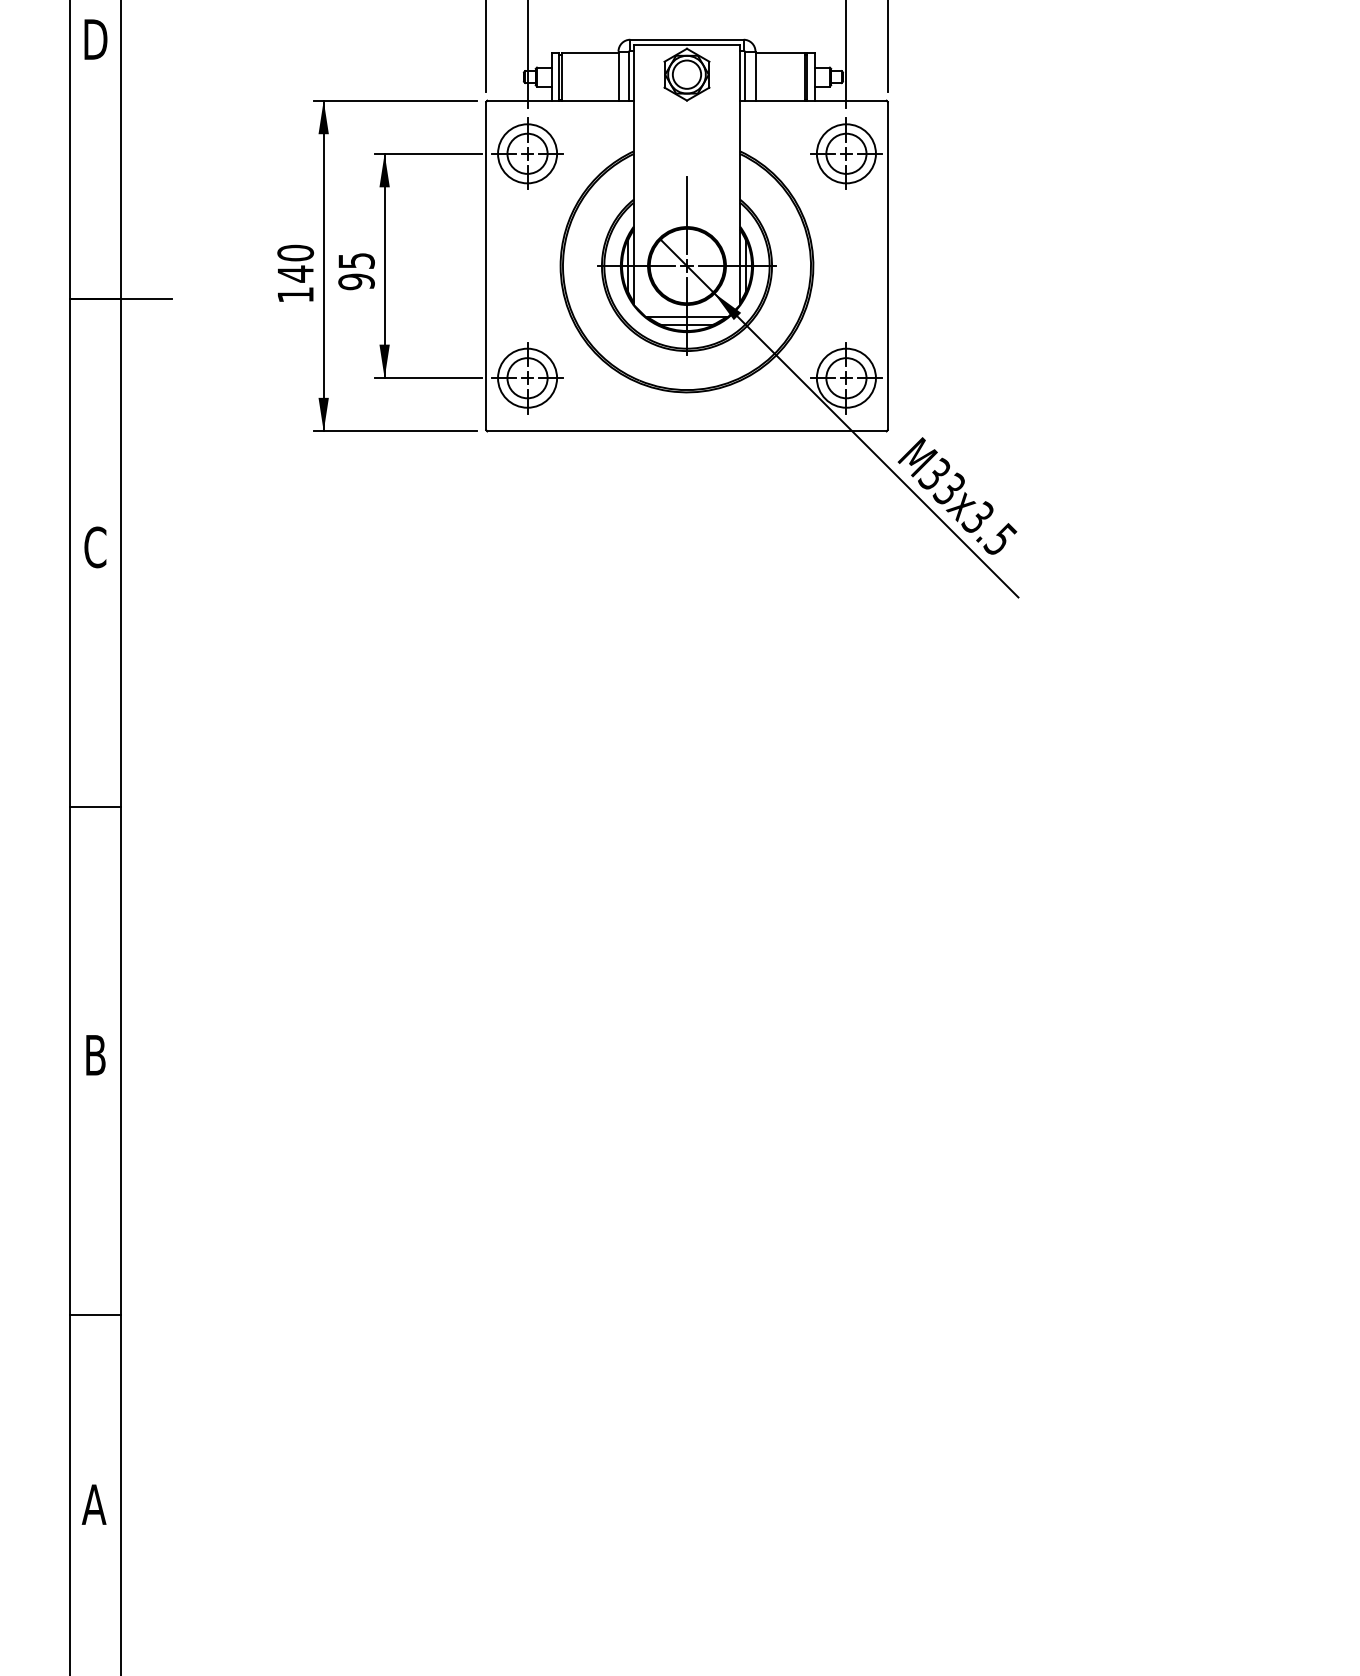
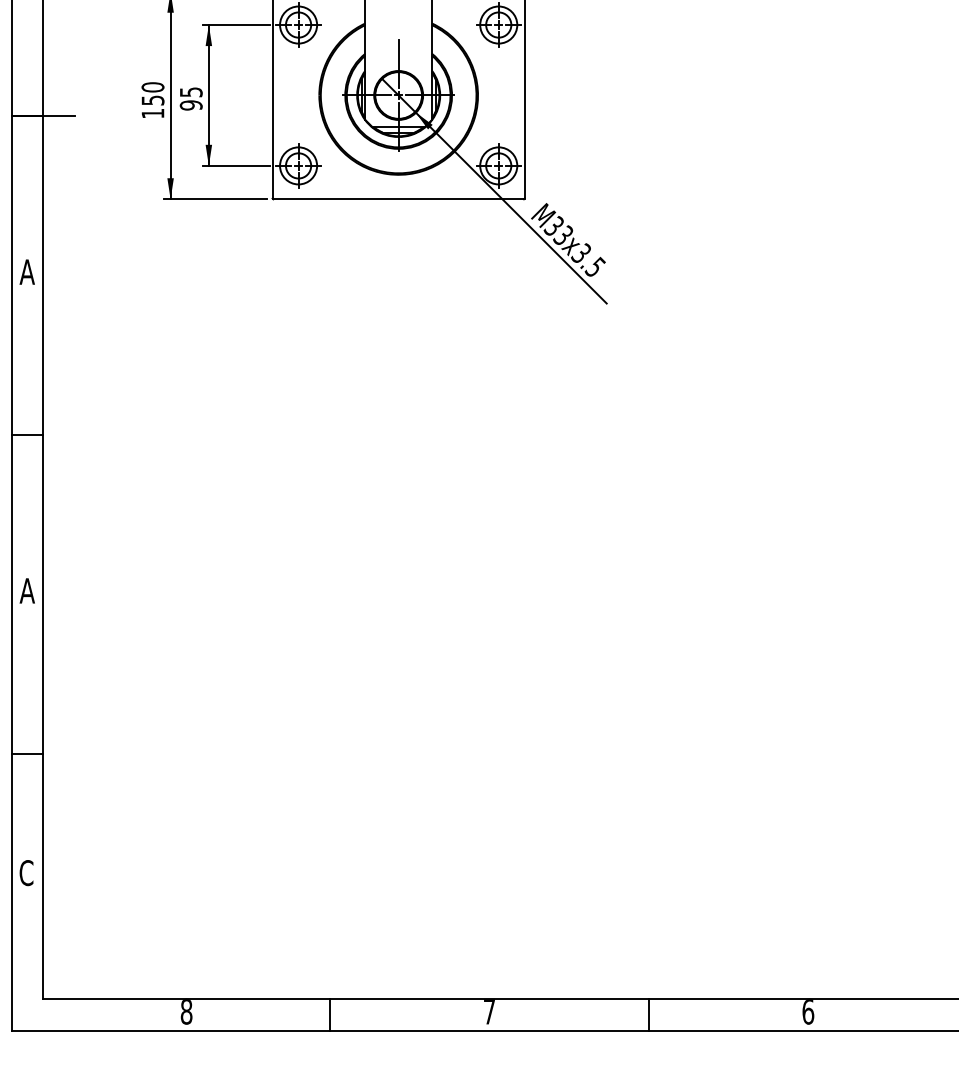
text: (294, 274) -> (152, 100), 140 -> 150
text: (94, 548) -> (26, 272), C -> A
text: (94, 1054) -> (26, 590), B -> A
text: (94, 1505) -> (26, 873), A -> C

